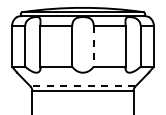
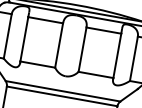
line: (93, 46) -> (82, 49), dashed -> solid
line: (82, 86) -> (62, 91), dashed -> solid

